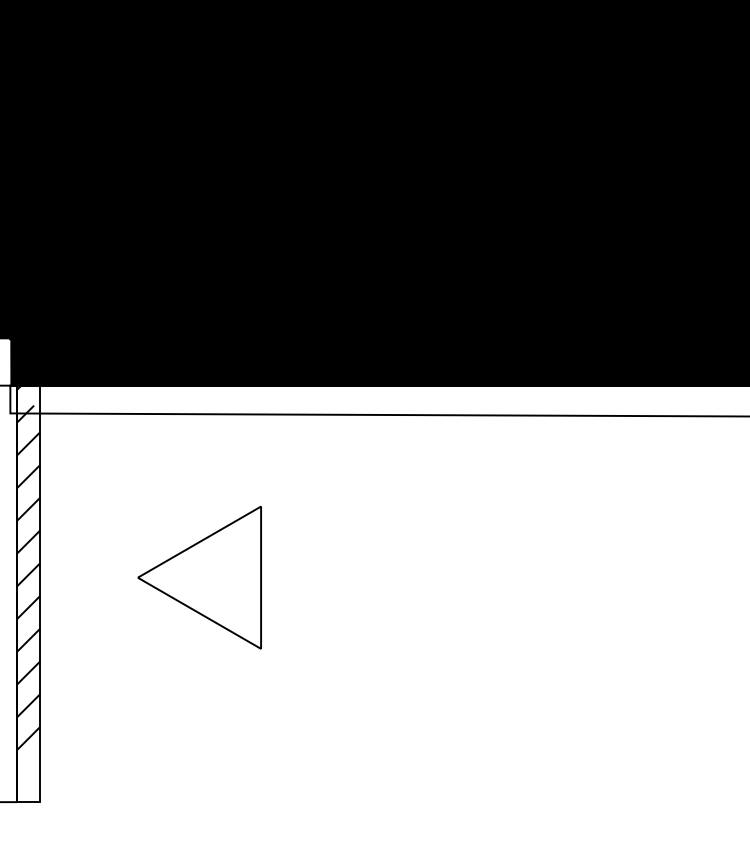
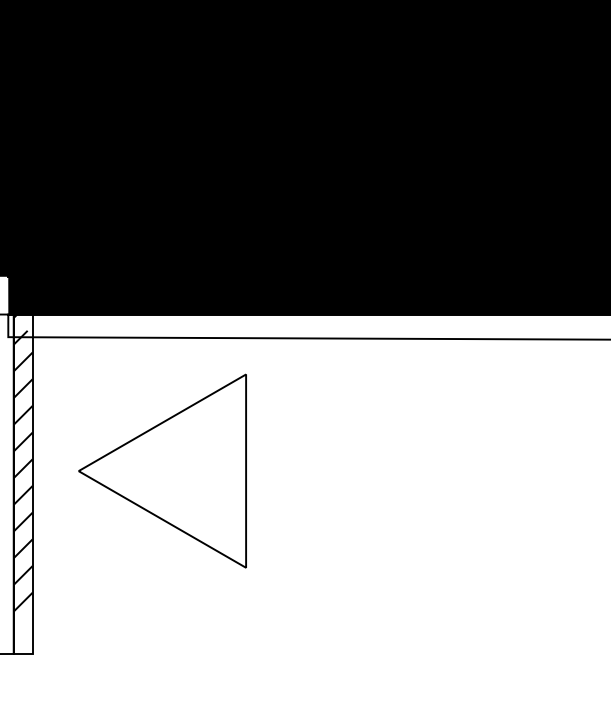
part: (199, 577) -> (162, 470), size x1.67

